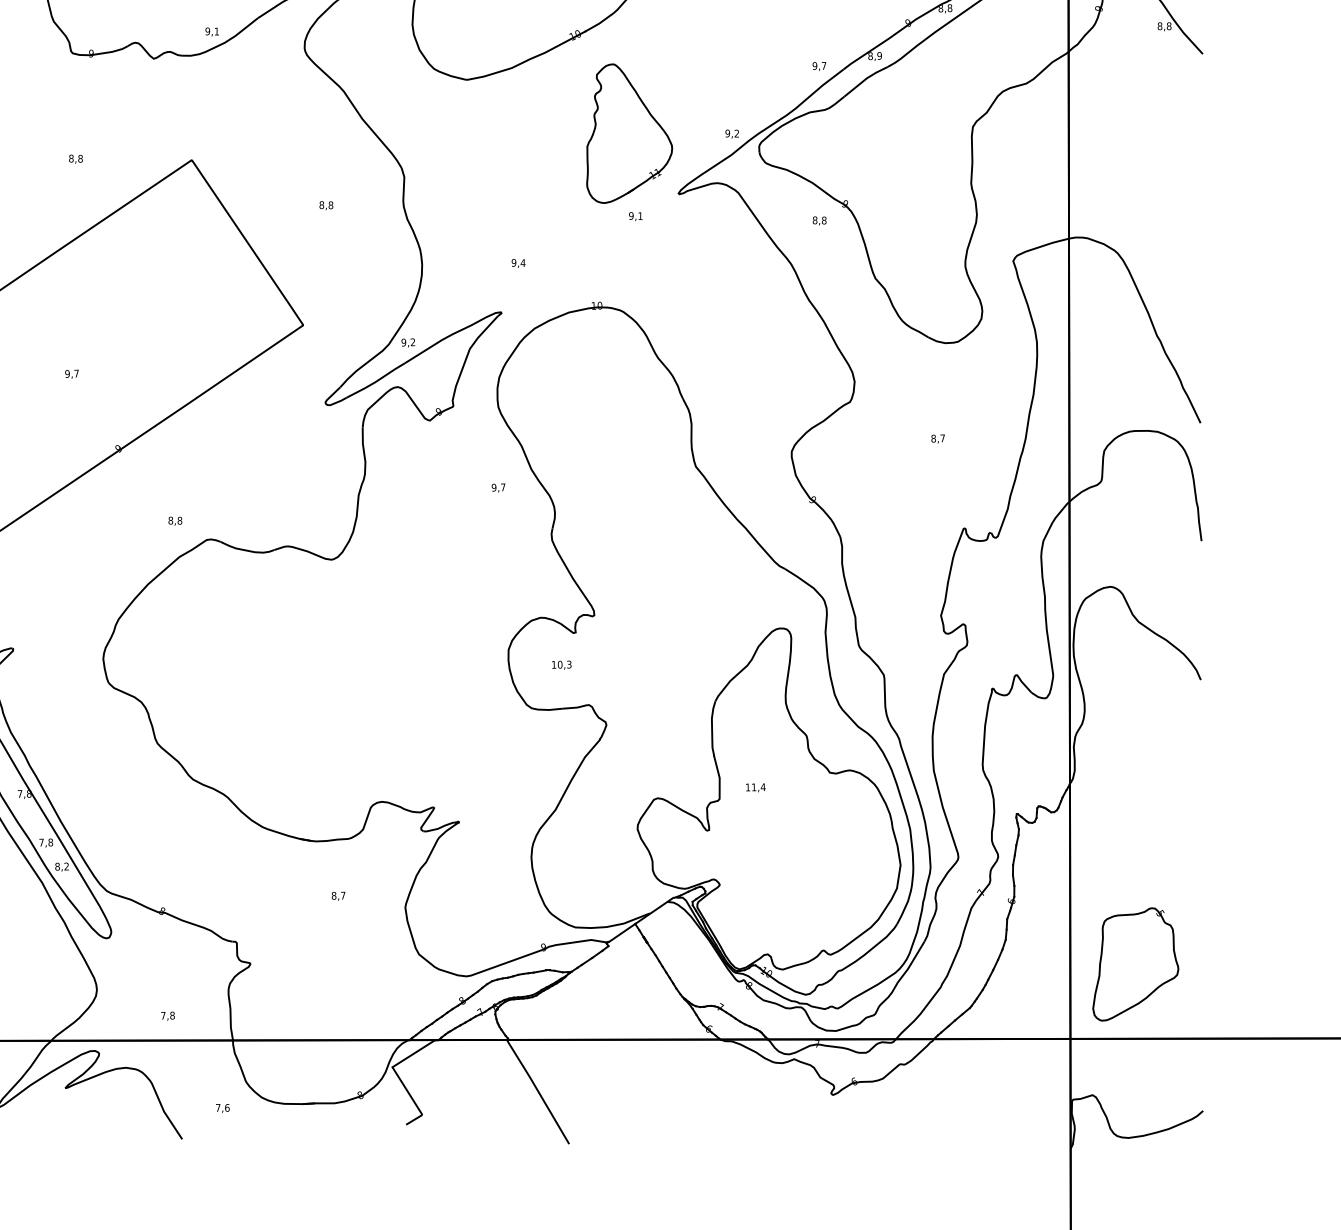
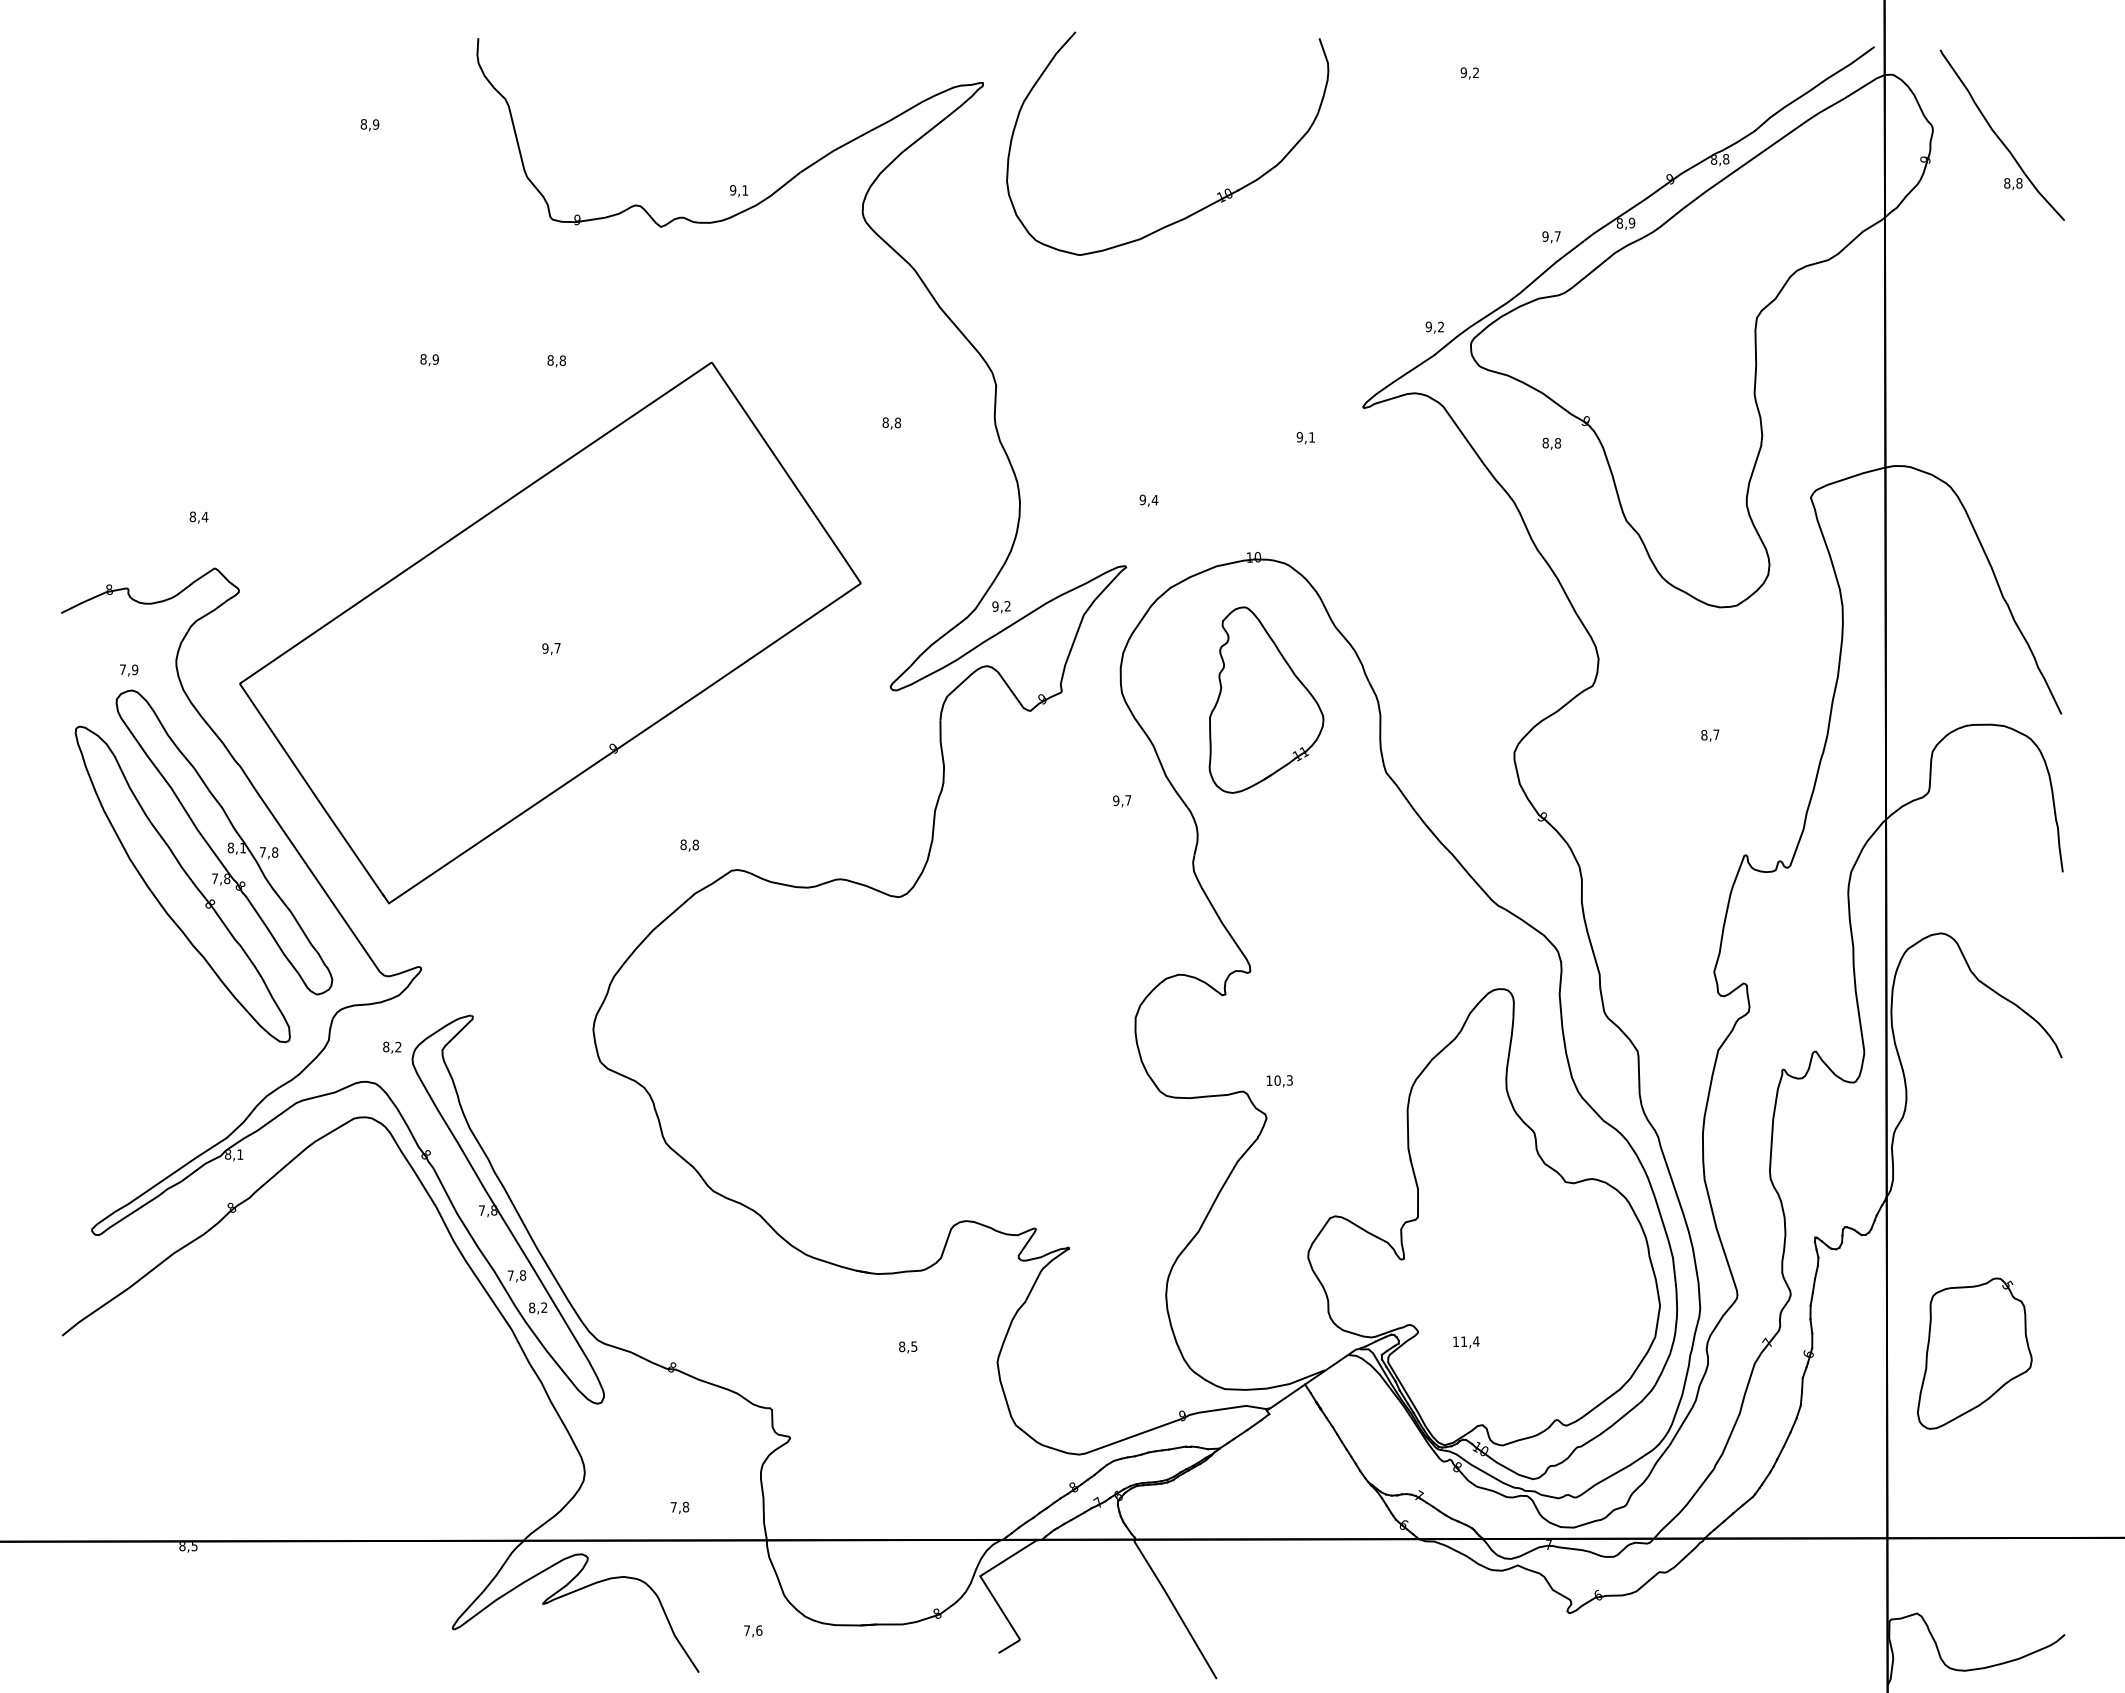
part: (629, 133) -> (1266, 699), moved
text: (561, 665) -> (1279, 1081), moved
text: (755, 787) -> (1466, 1342), moved
text: (343, 895) -> (914, 1346), 8,7 -> 8,5
part: (1135, 964) -> (1974, 1353), moved

